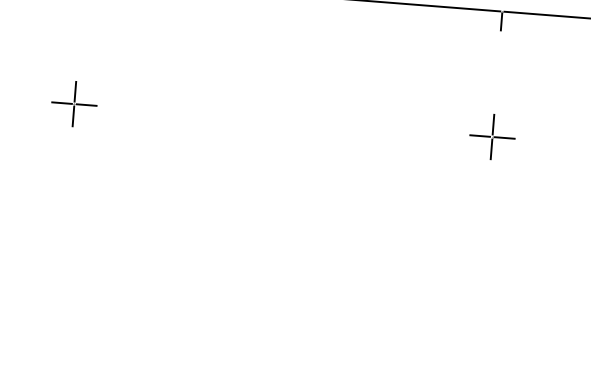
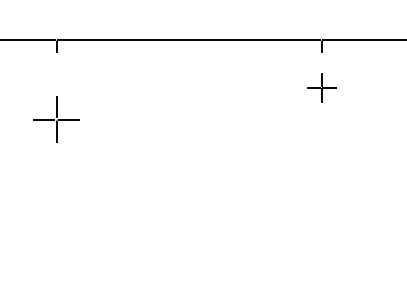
part: (73, 103) -> (56, 119), size x1.6
part: (492, 136) -> (321, 87), moved

